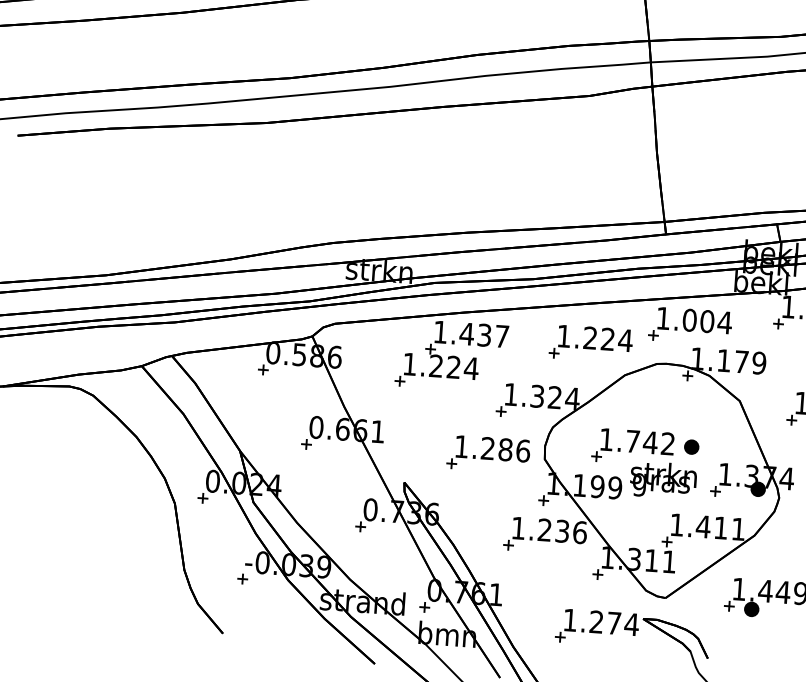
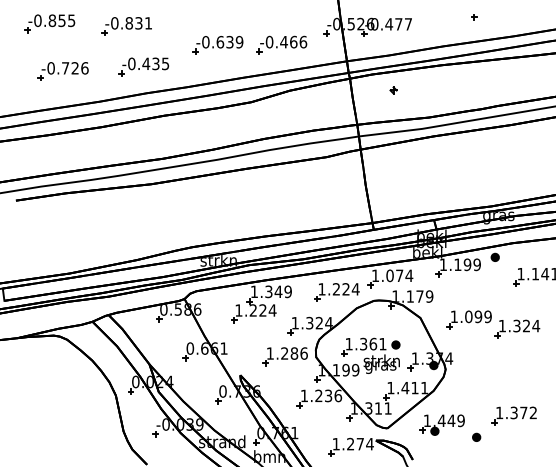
text: (707, 320) -> (399, 275), 1.004 -> 1.074
text: (482, 334) -> (277, 291), 1.437 -> 1.349
text: (650, 441) -> (373, 343), 1.742 -> 1.361

